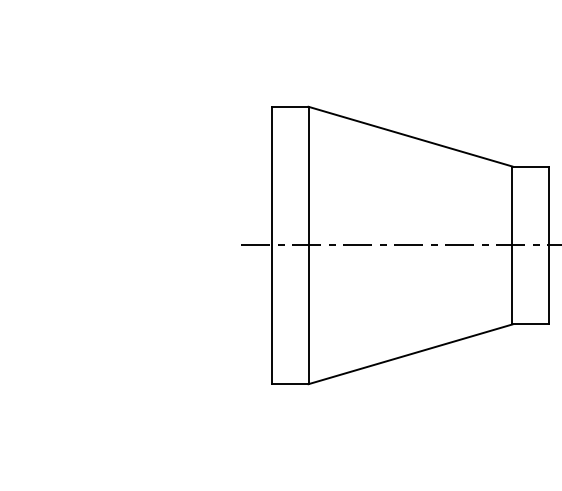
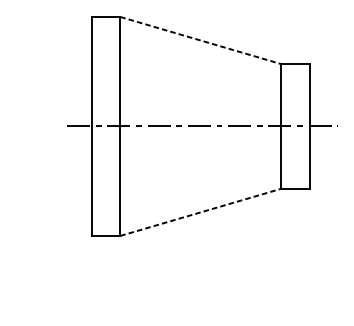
line: (410, 136) -> (200, 40), solid -> dashed
line: (410, 354) -> (200, 212), solid -> dashed

